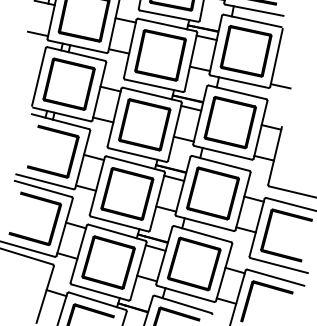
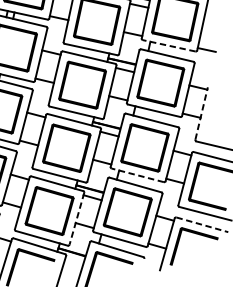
line: (239, 81) -> (169, 45), solid -> dashed
line: (275, 155) -> (202, 113), solid -> dashed
line: (204, 223) -> (137, 175), solid -> dashed
line: (138, 271) -> (76, 219), solid -> dashed
line: (276, 277) -> (202, 224), solid -> dashed

